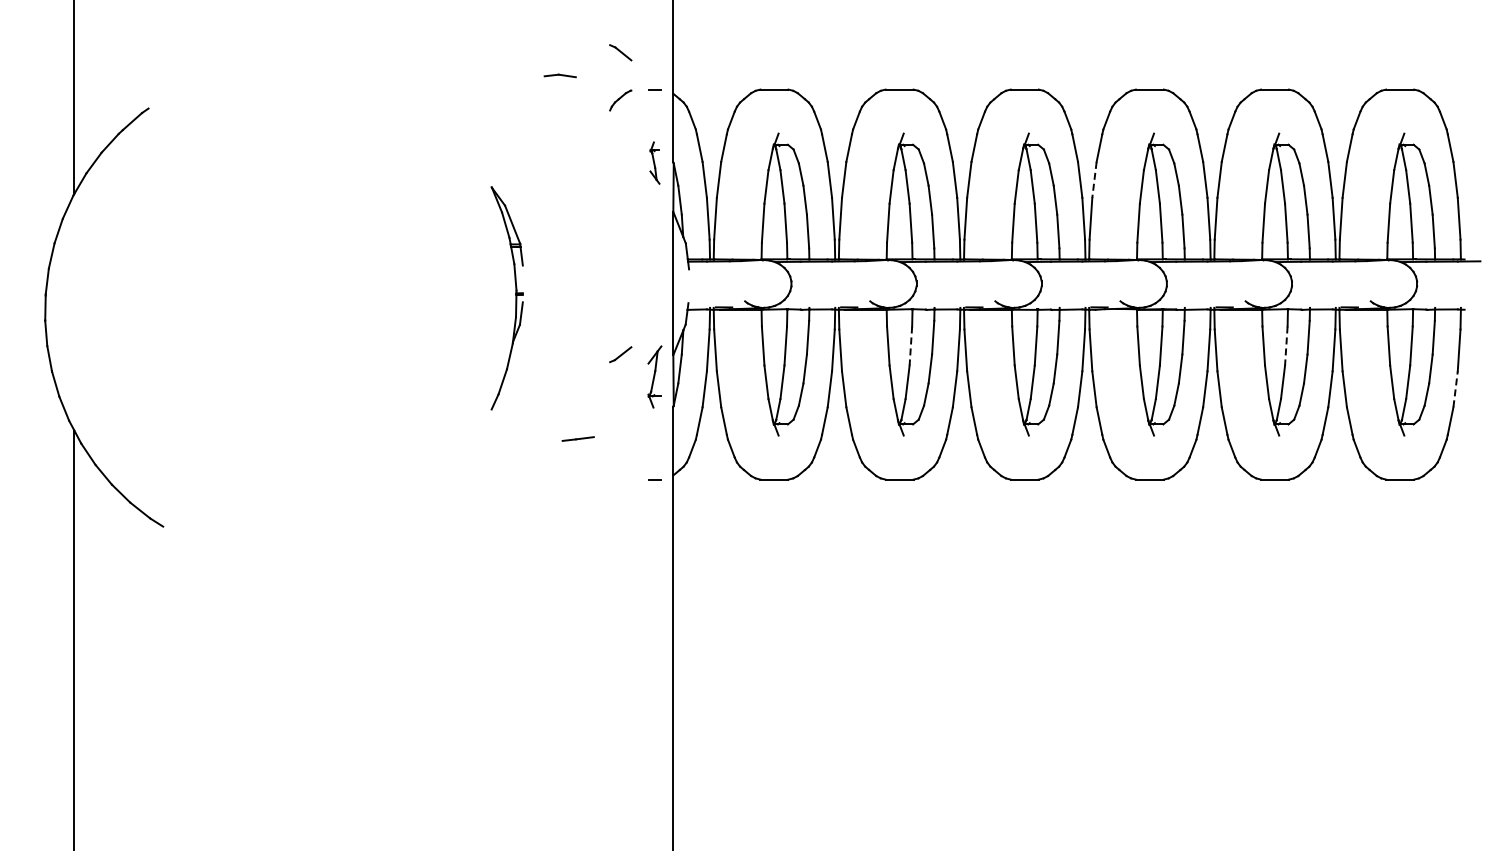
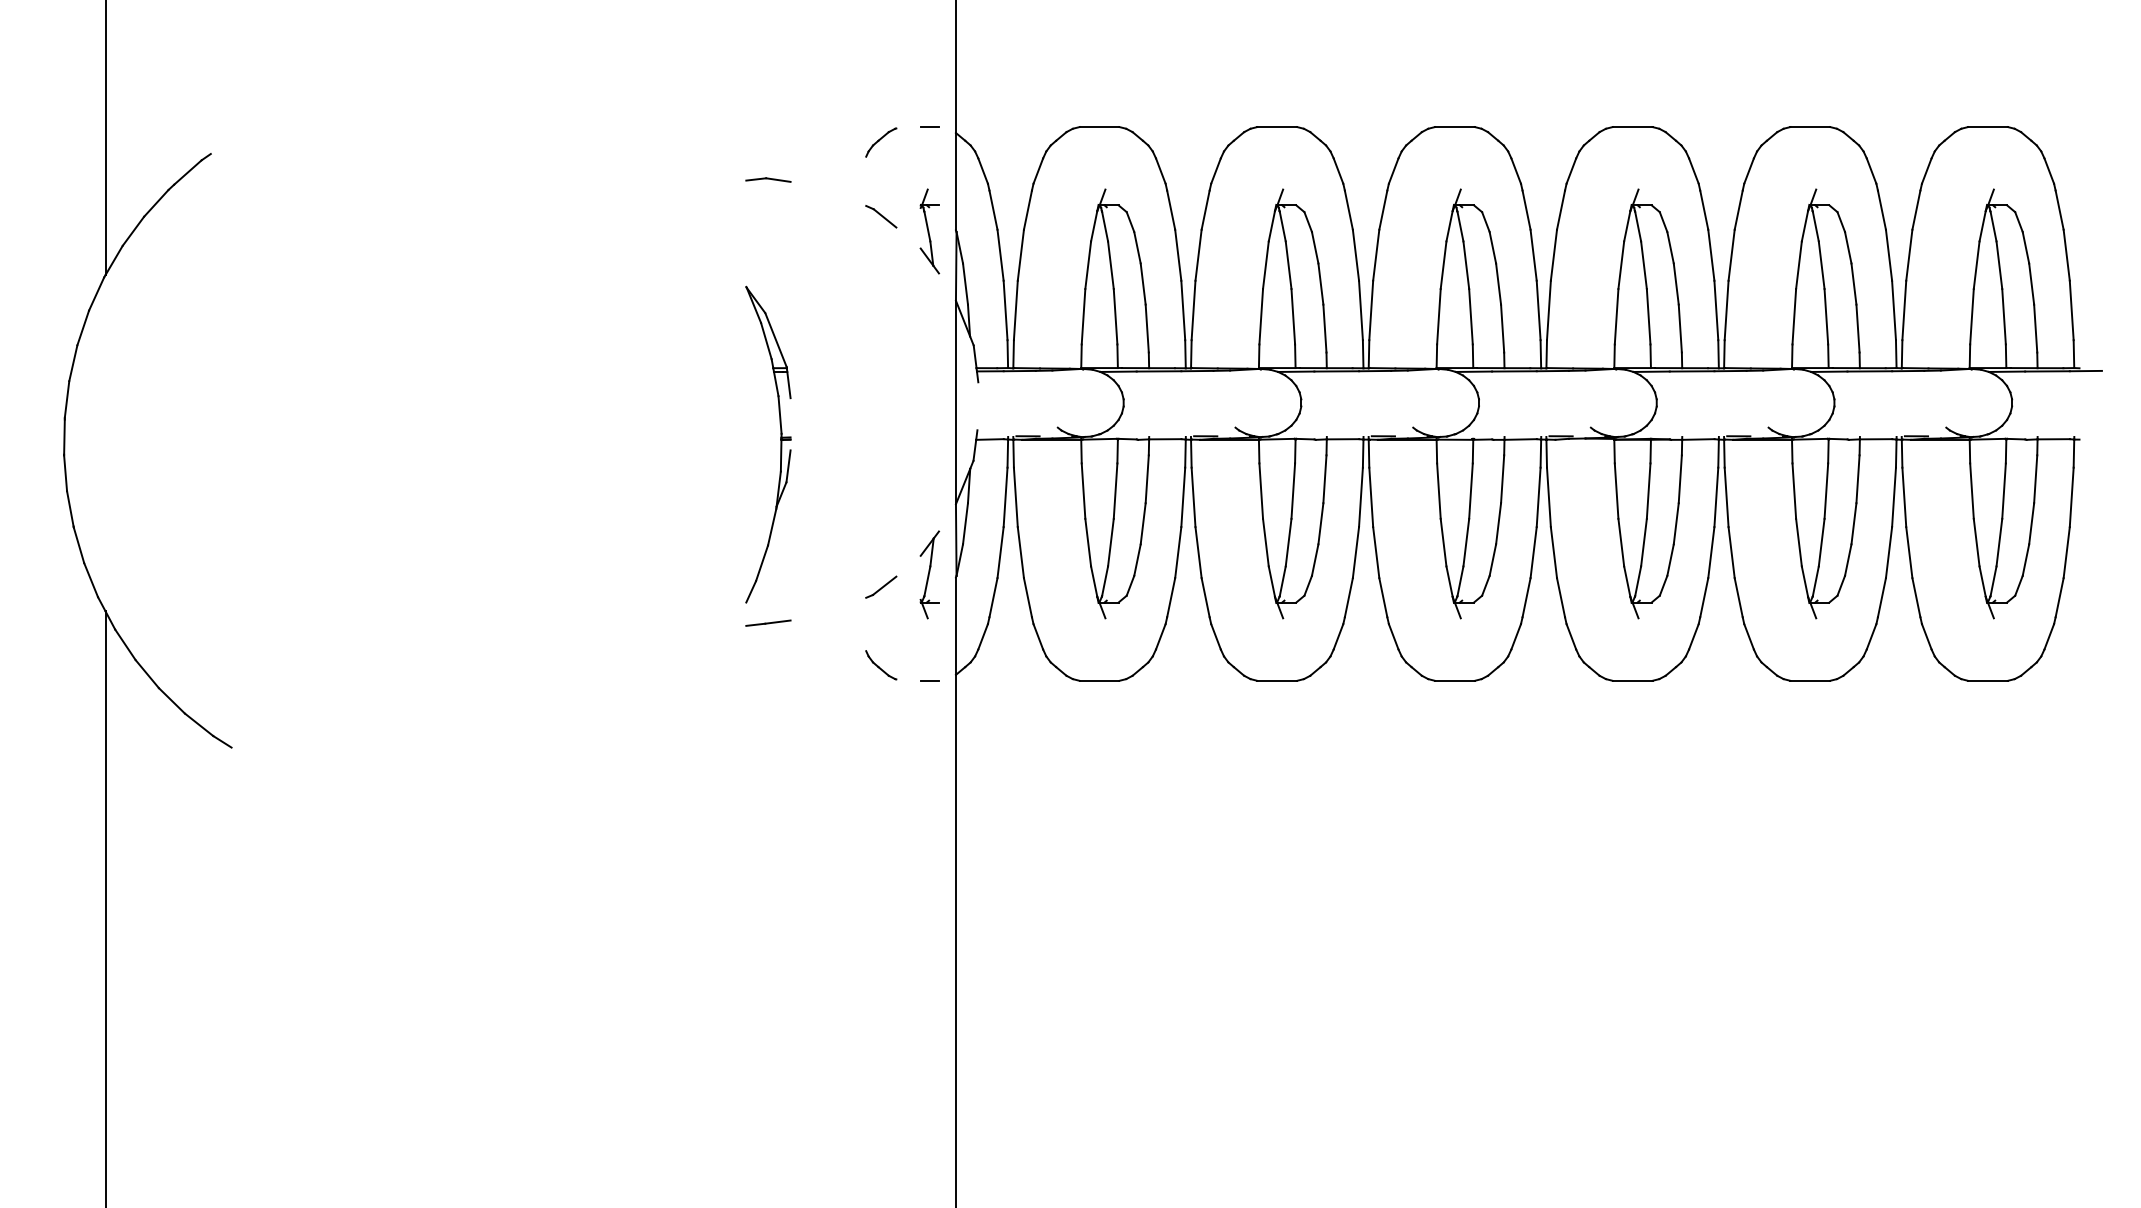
part: (620, 52) -> (880, 216), moved
part: (559, 75) -> (767, 179), moved
part: (654, 162) -> (929, 230), size x1.43
line: (1094, 180) -> (1553, 256), dashed -> solid
part: (515, 298) -> (780, 444), moved
line: (910, 346) -> (1292, 491), dashed -> solid
line: (1286, 346) -> (1826, 491), dashed -> solid
part: (620, 354) -> (880, 586), moved
part: (654, 376) -> (929, 574), moved
line: (1455, 388) -> (2066, 551), dashed -> solid
line: (577, 438) -> (767, 622), moved
part: (620, 468) -> (880, 665), added

